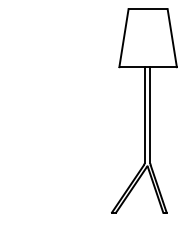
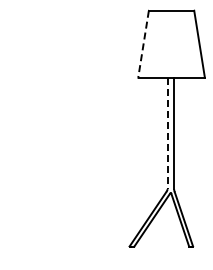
line: (123, 38) -> (143, 44), solid -> dashed
line: (144, 115) -> (167, 133), solid -> dashed

